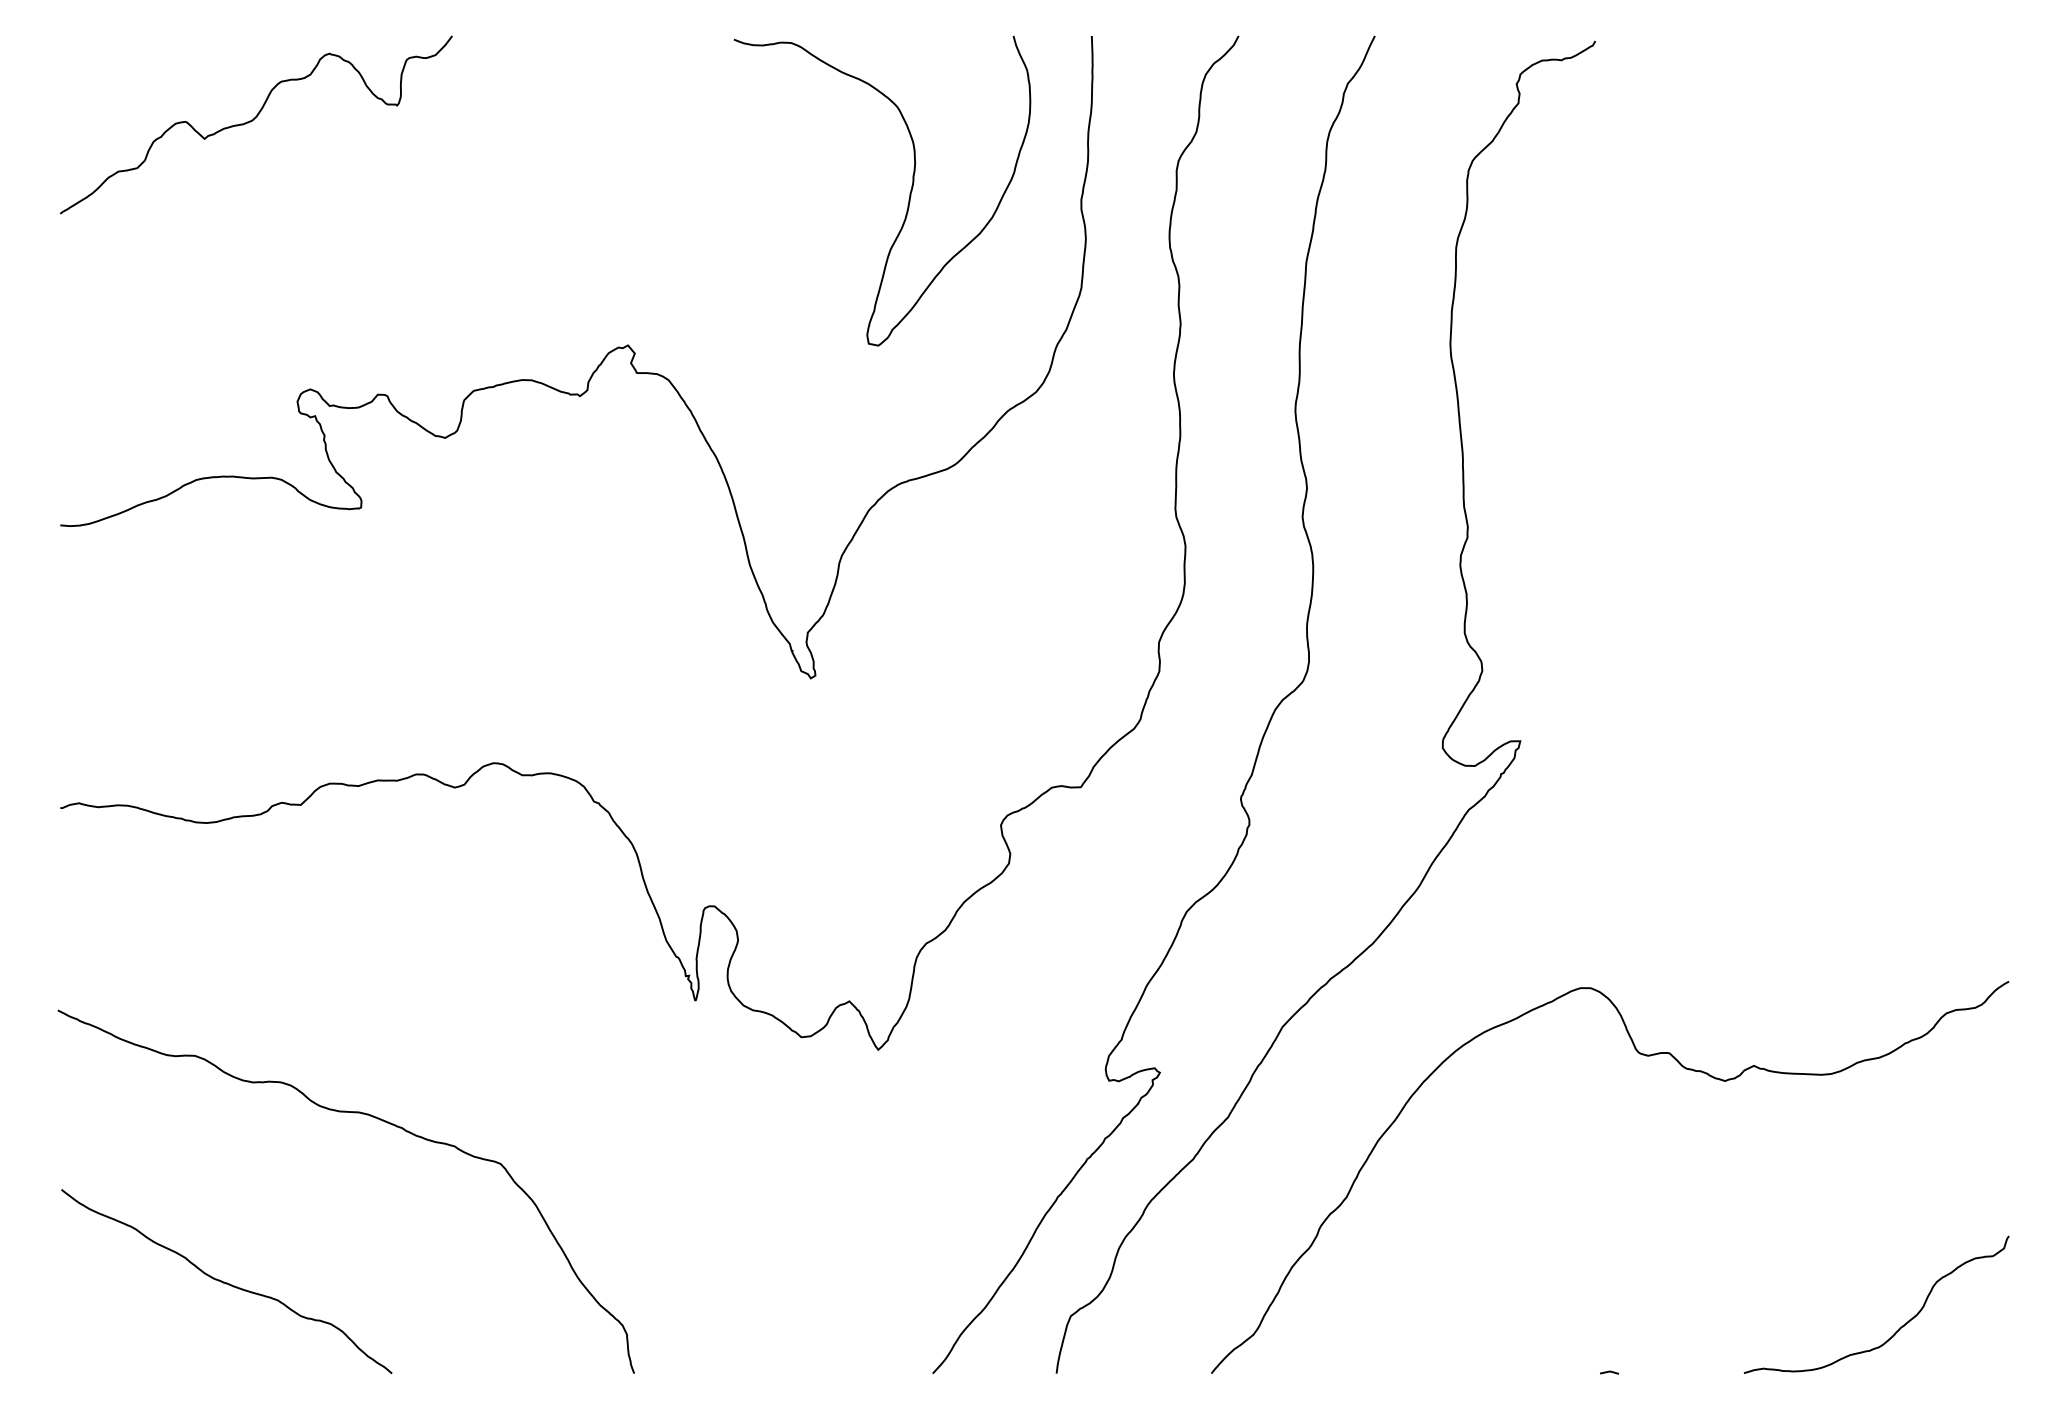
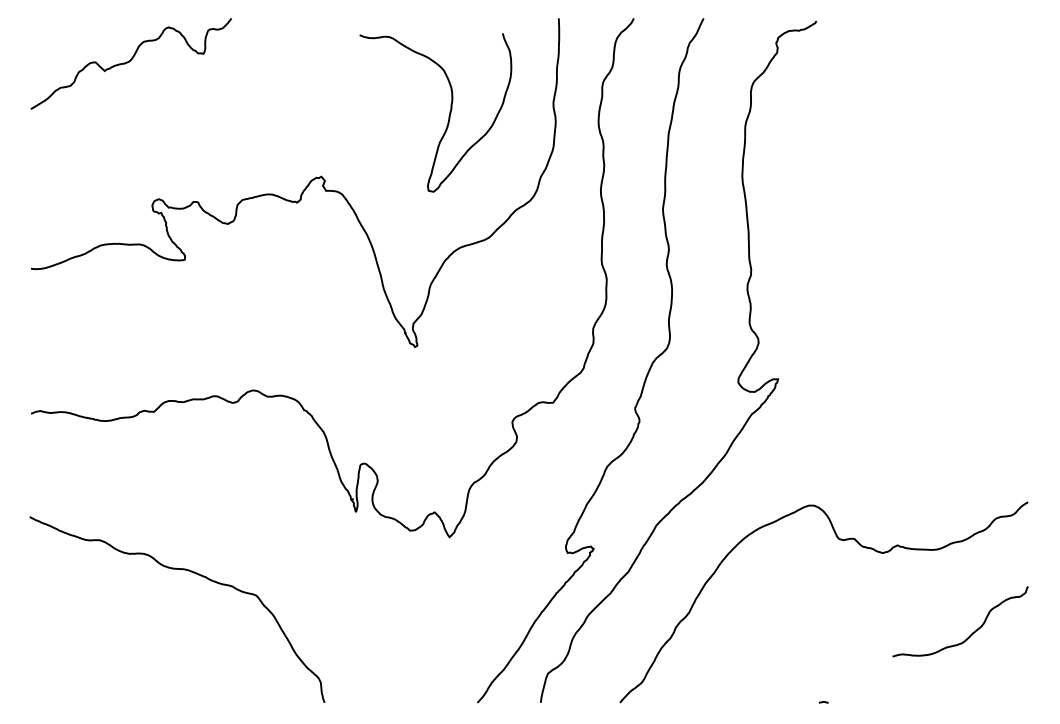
curve: (907, 198) -> (448, 116), moved
curve: (227, 1281) -> (116, 655), removed
curve: (1900, 1325) -> (972, 632), moved

